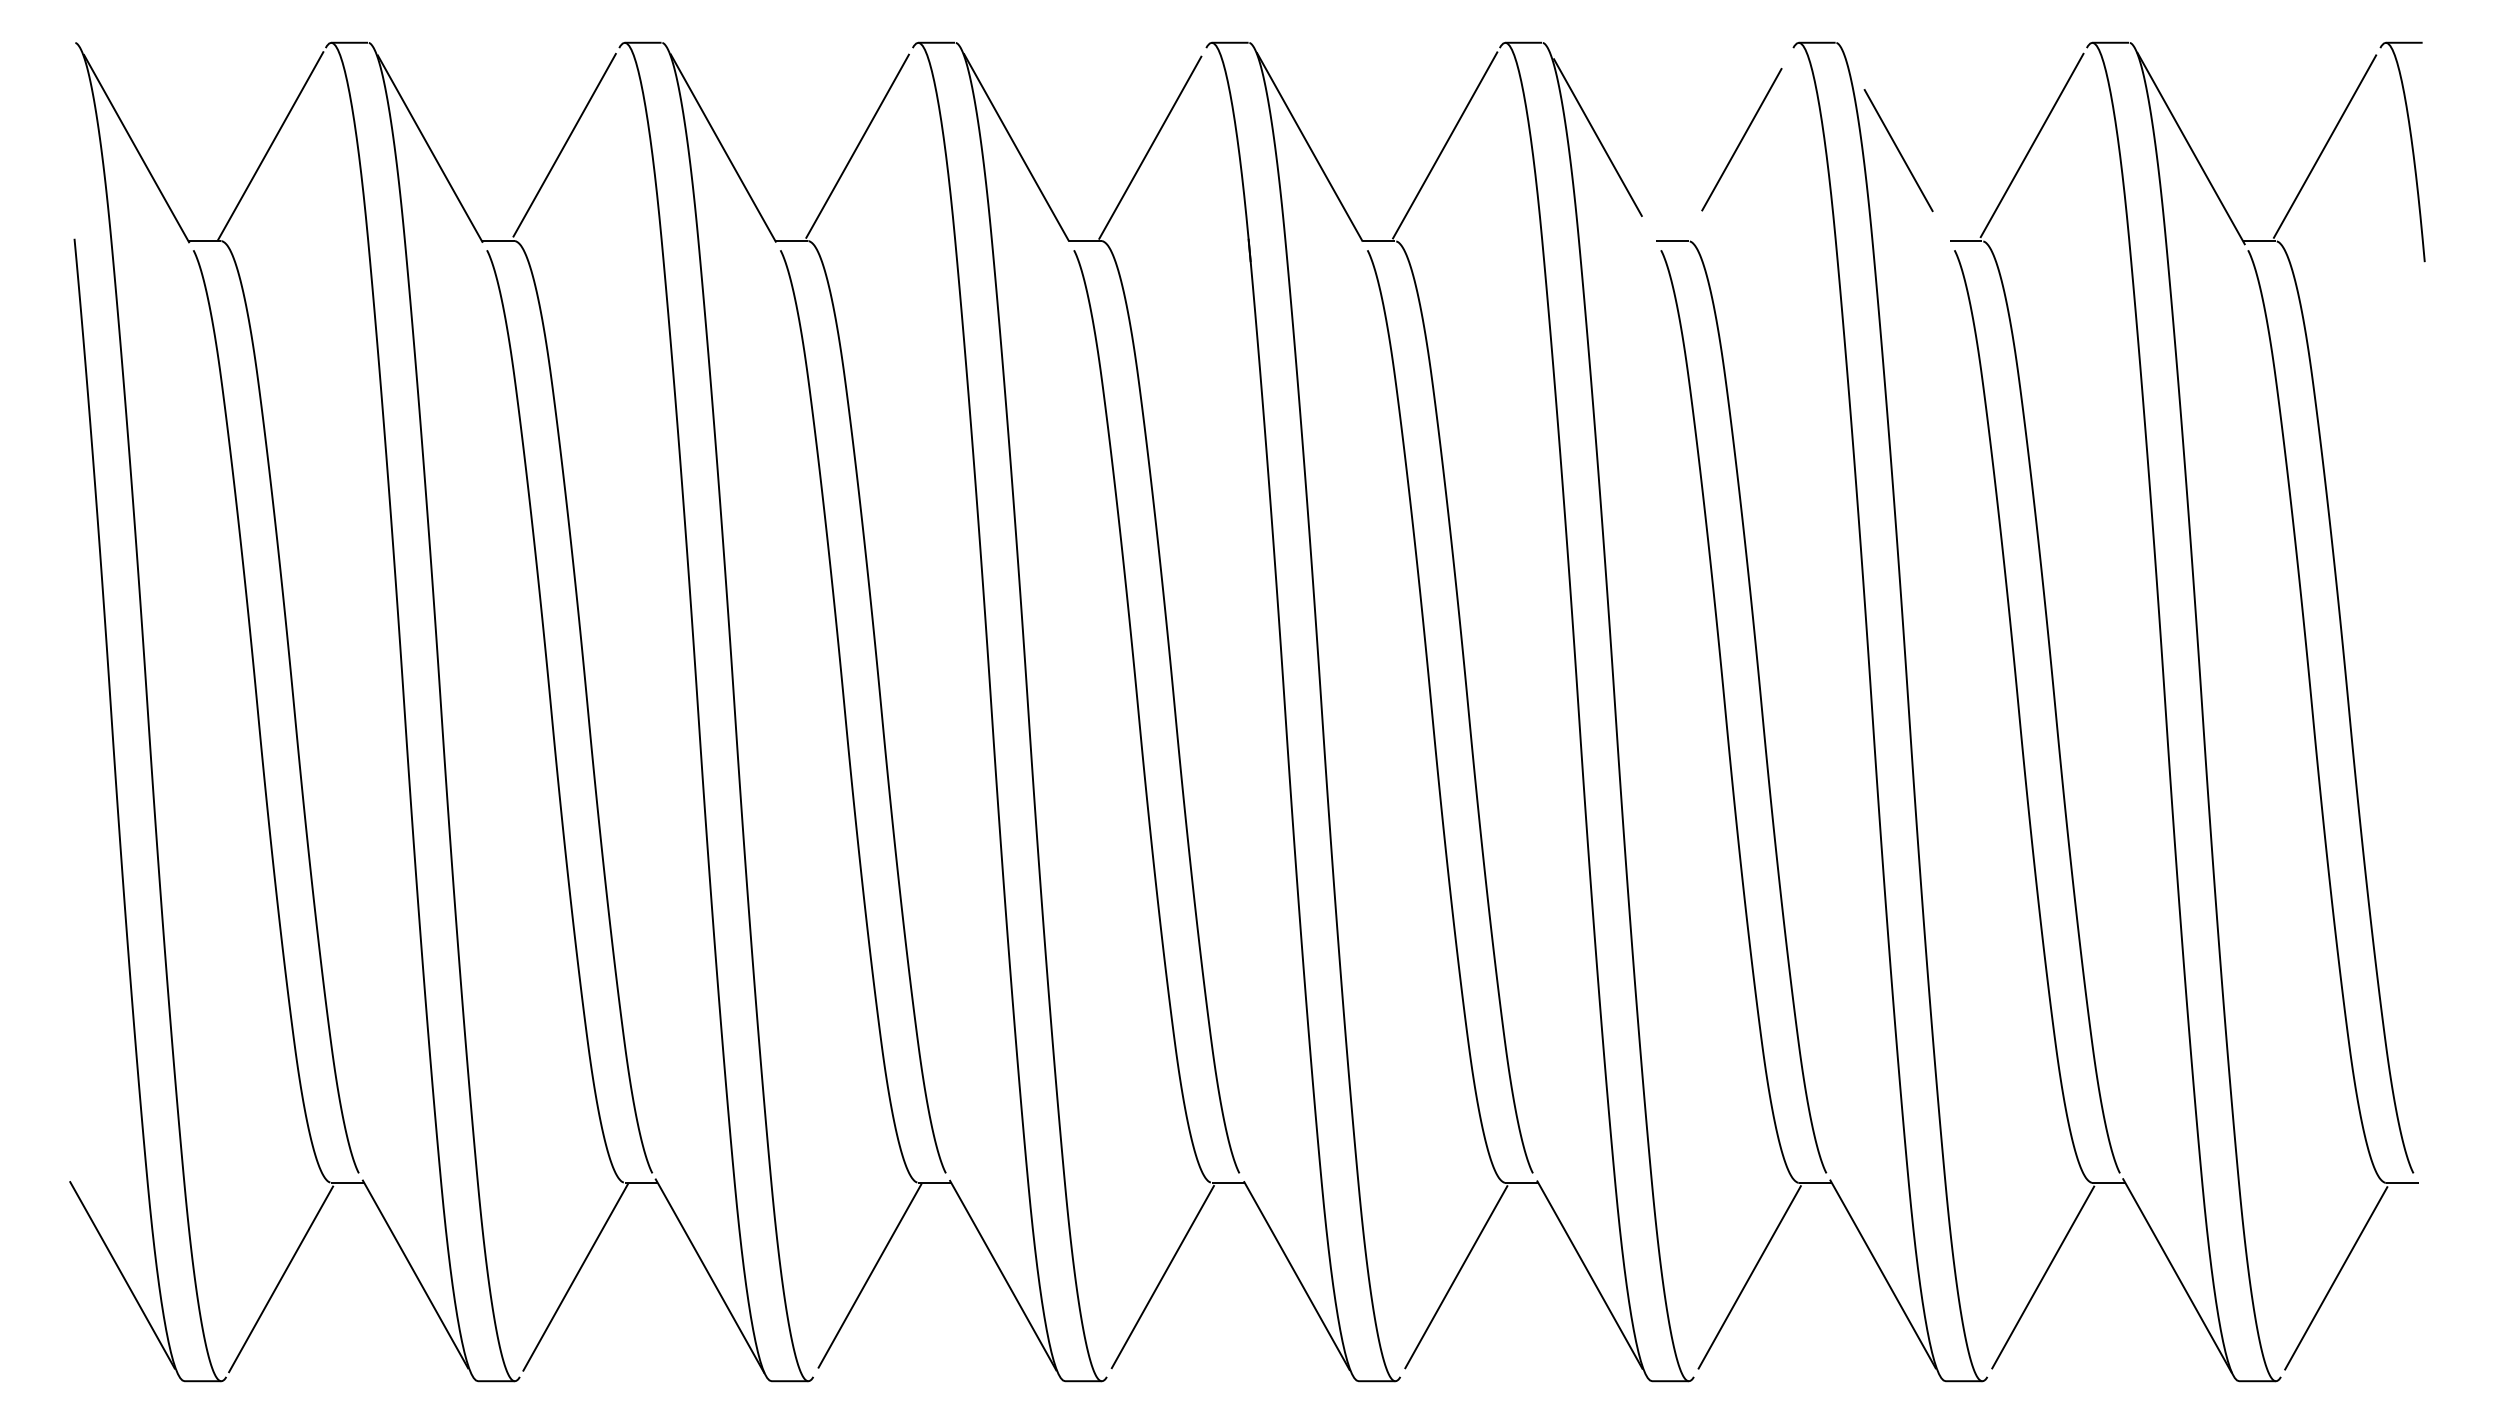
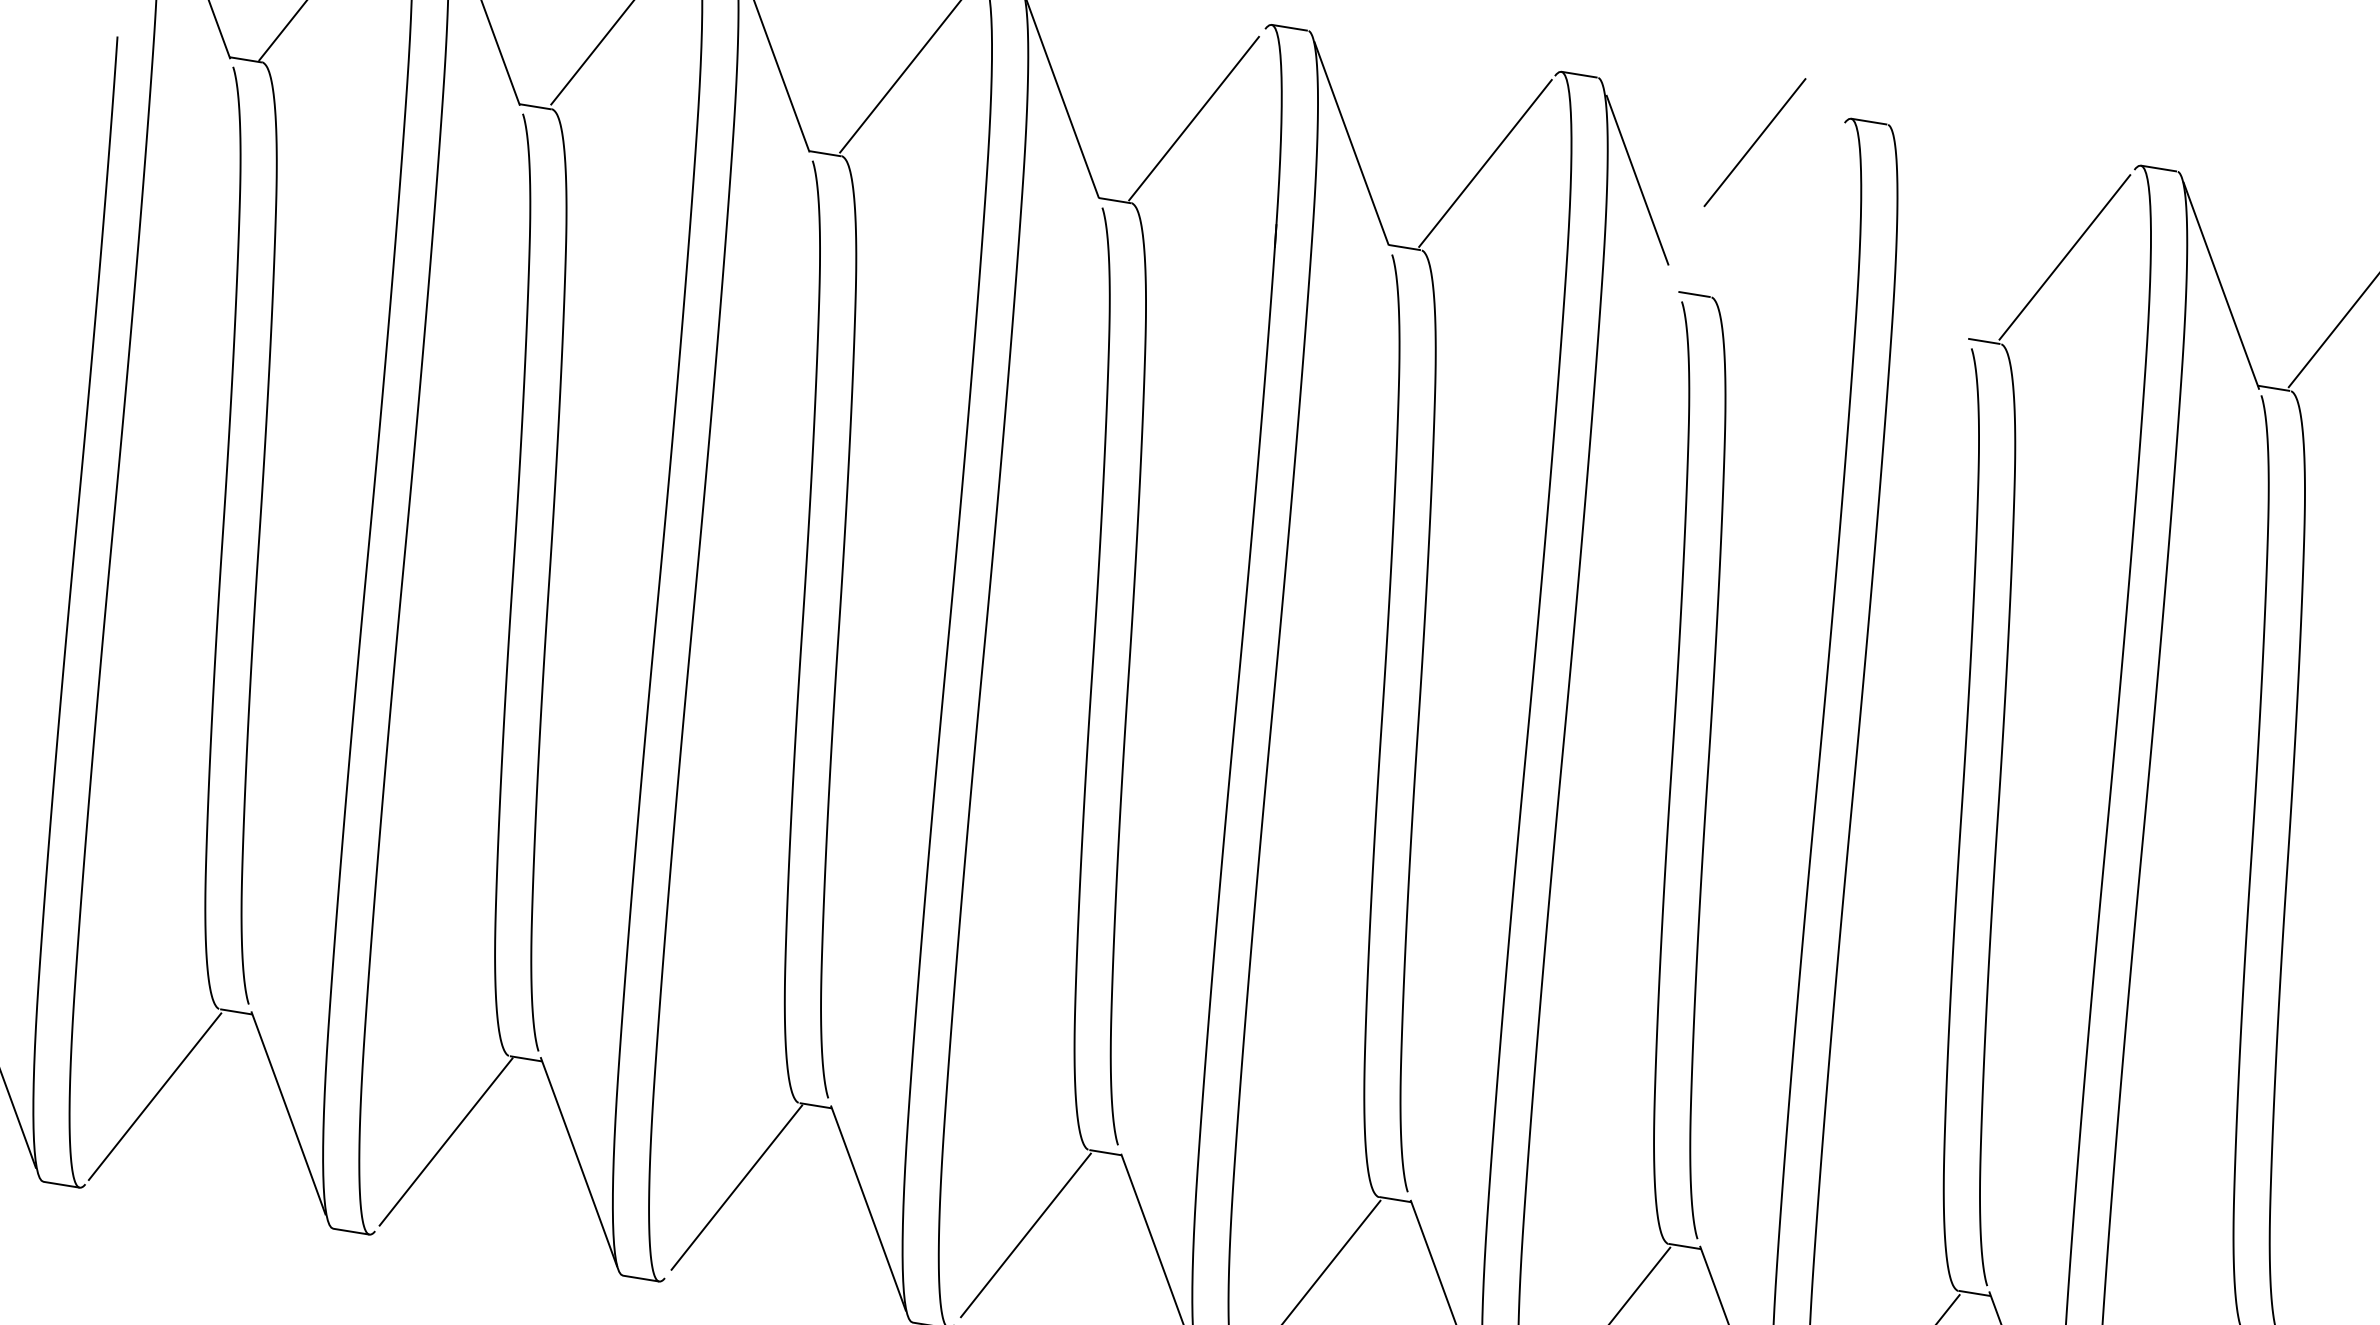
line: (1741, 139) -> (1754, 142), moved
line: (1898, 150) -> (1932, 240), removed

